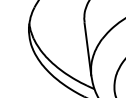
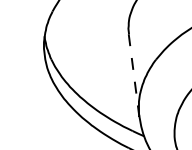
line: (87, 49) -> (133, 75), solid -> dashed

